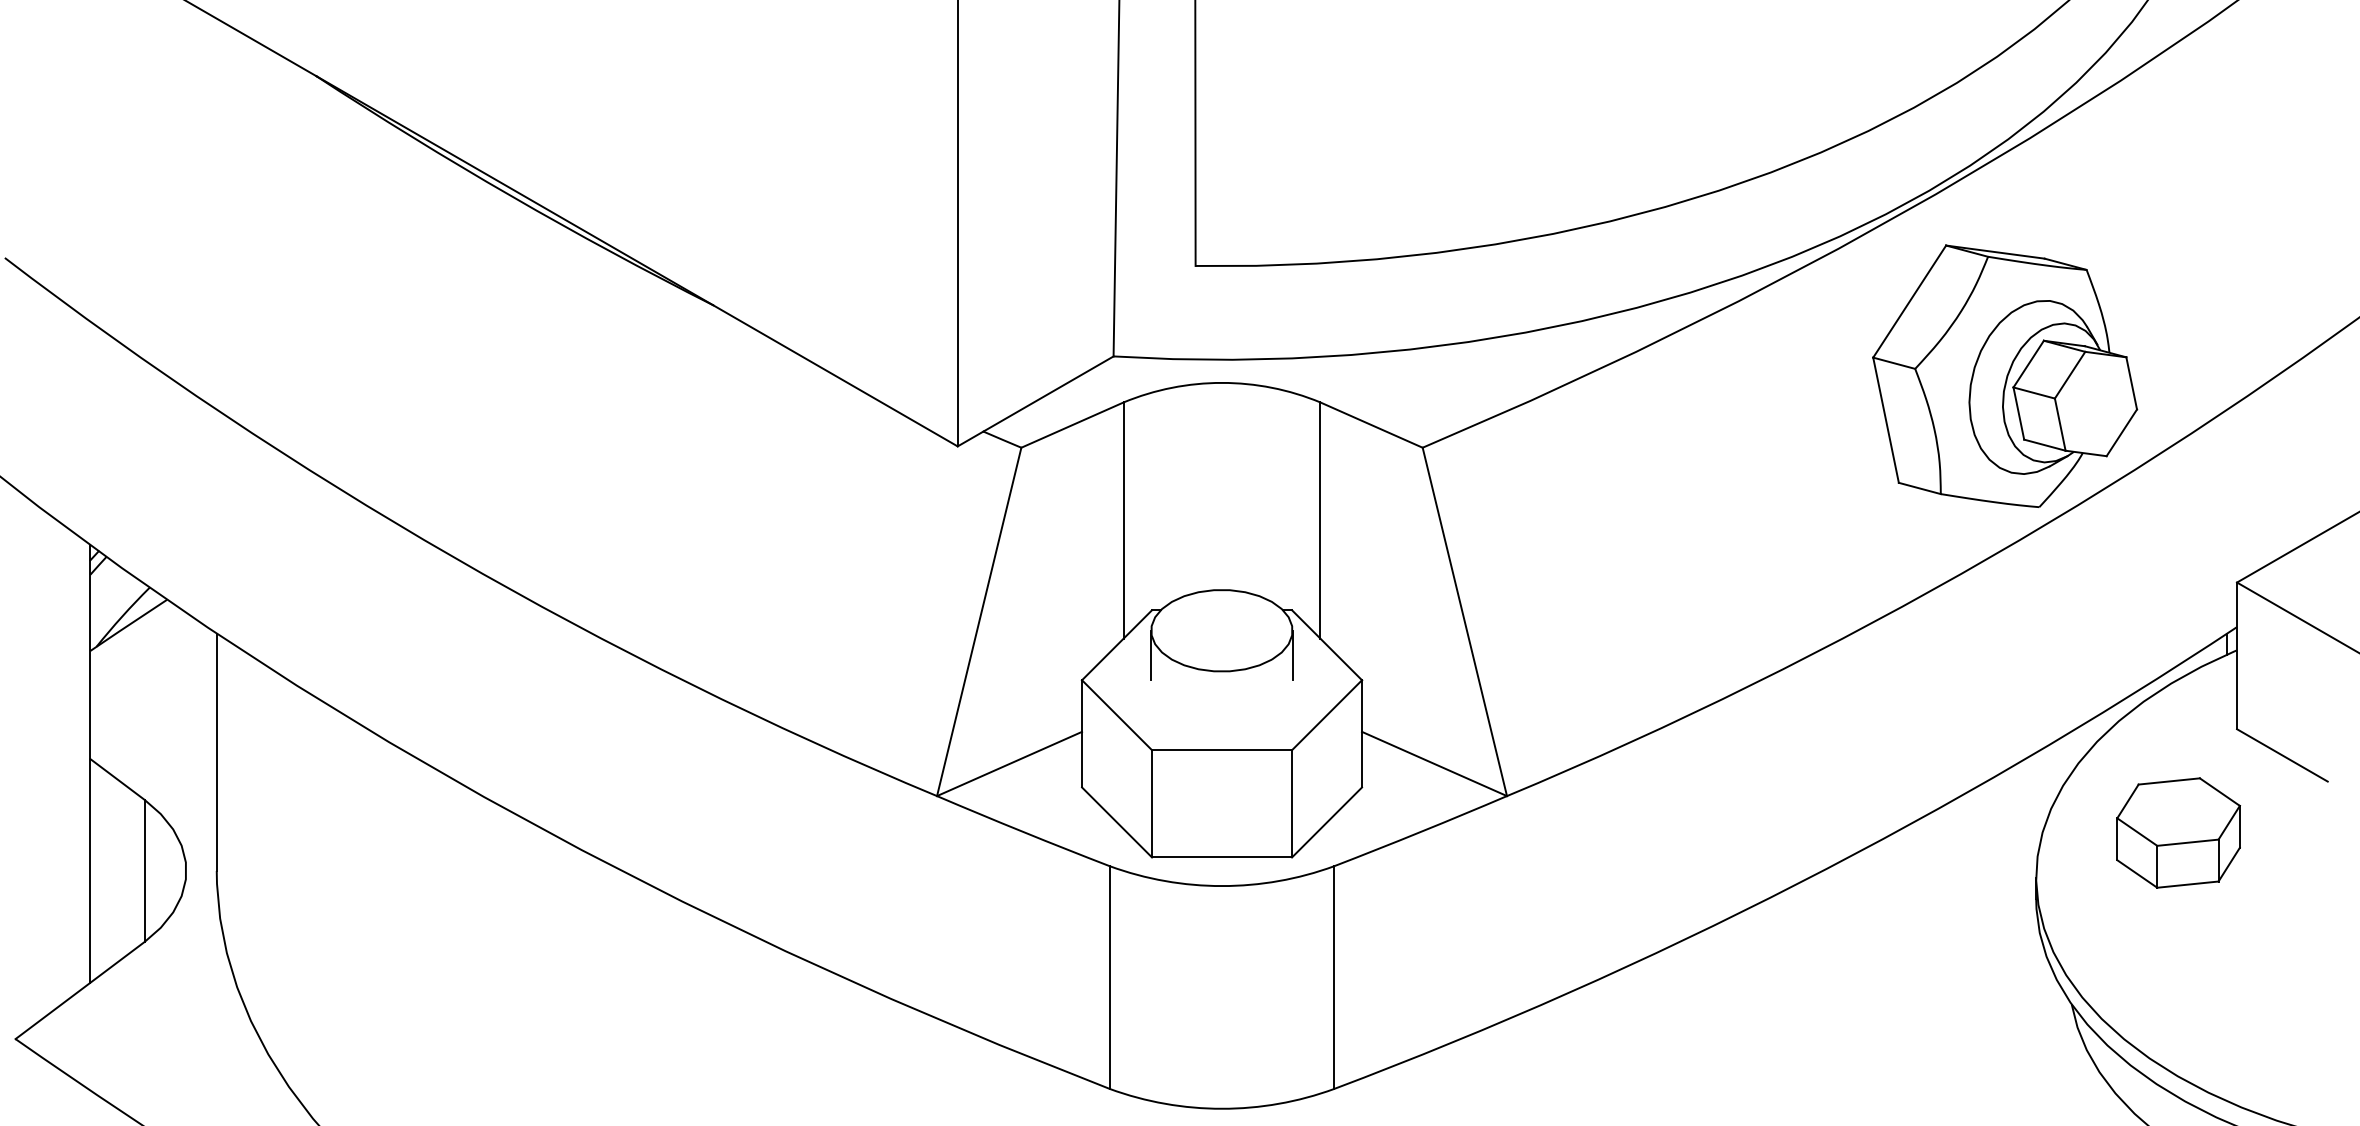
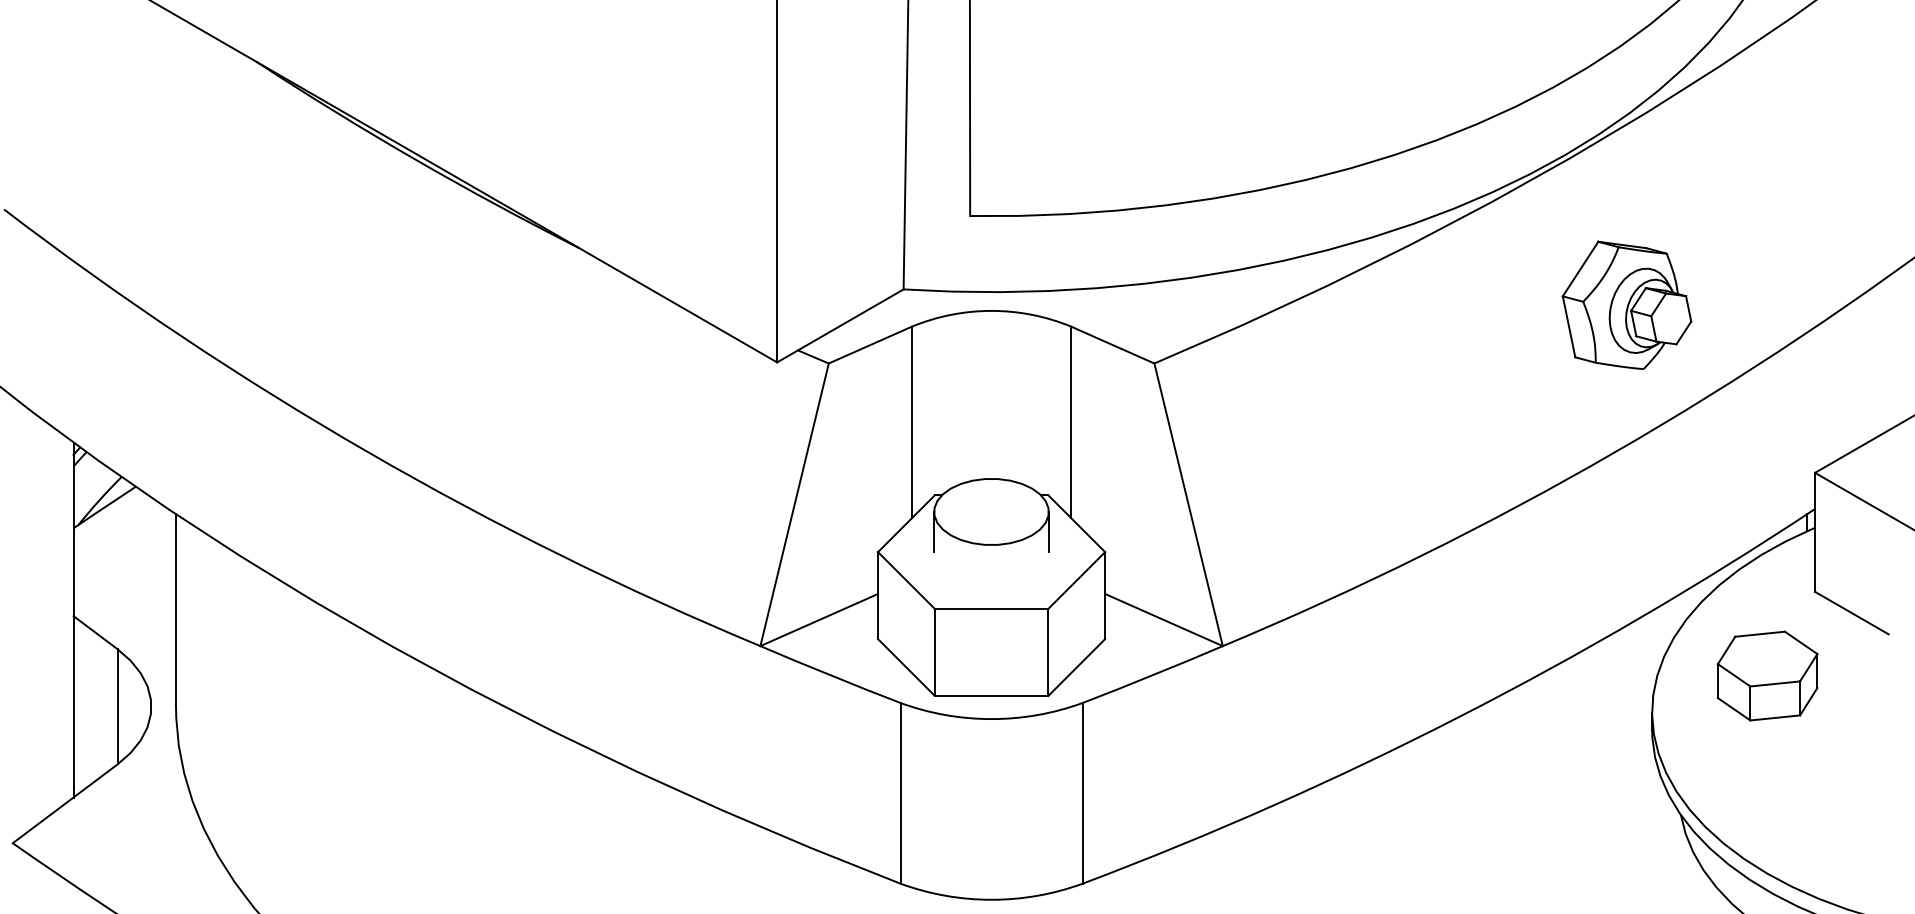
part: (2005, 375) -> (1627, 304), size x0.6

